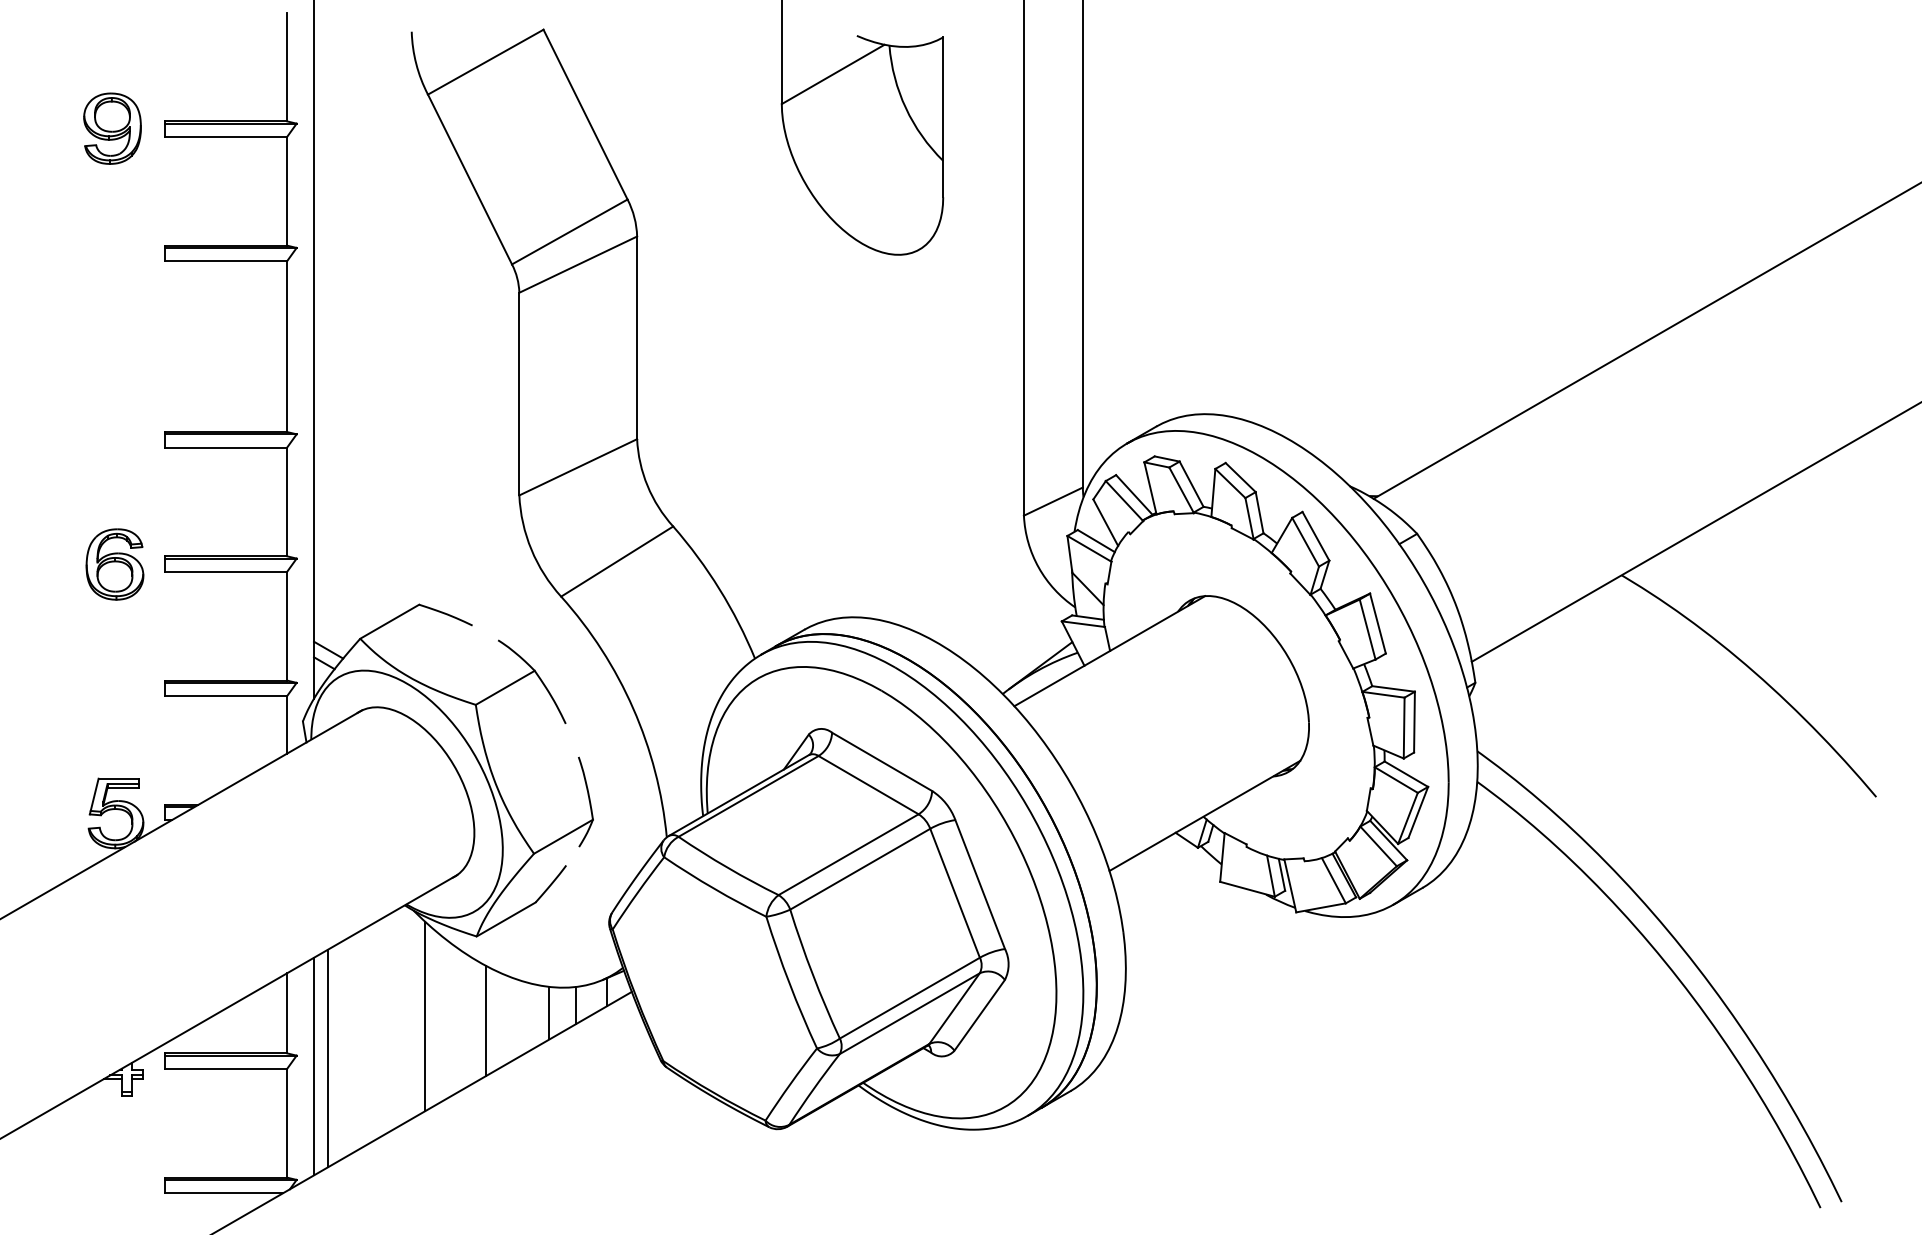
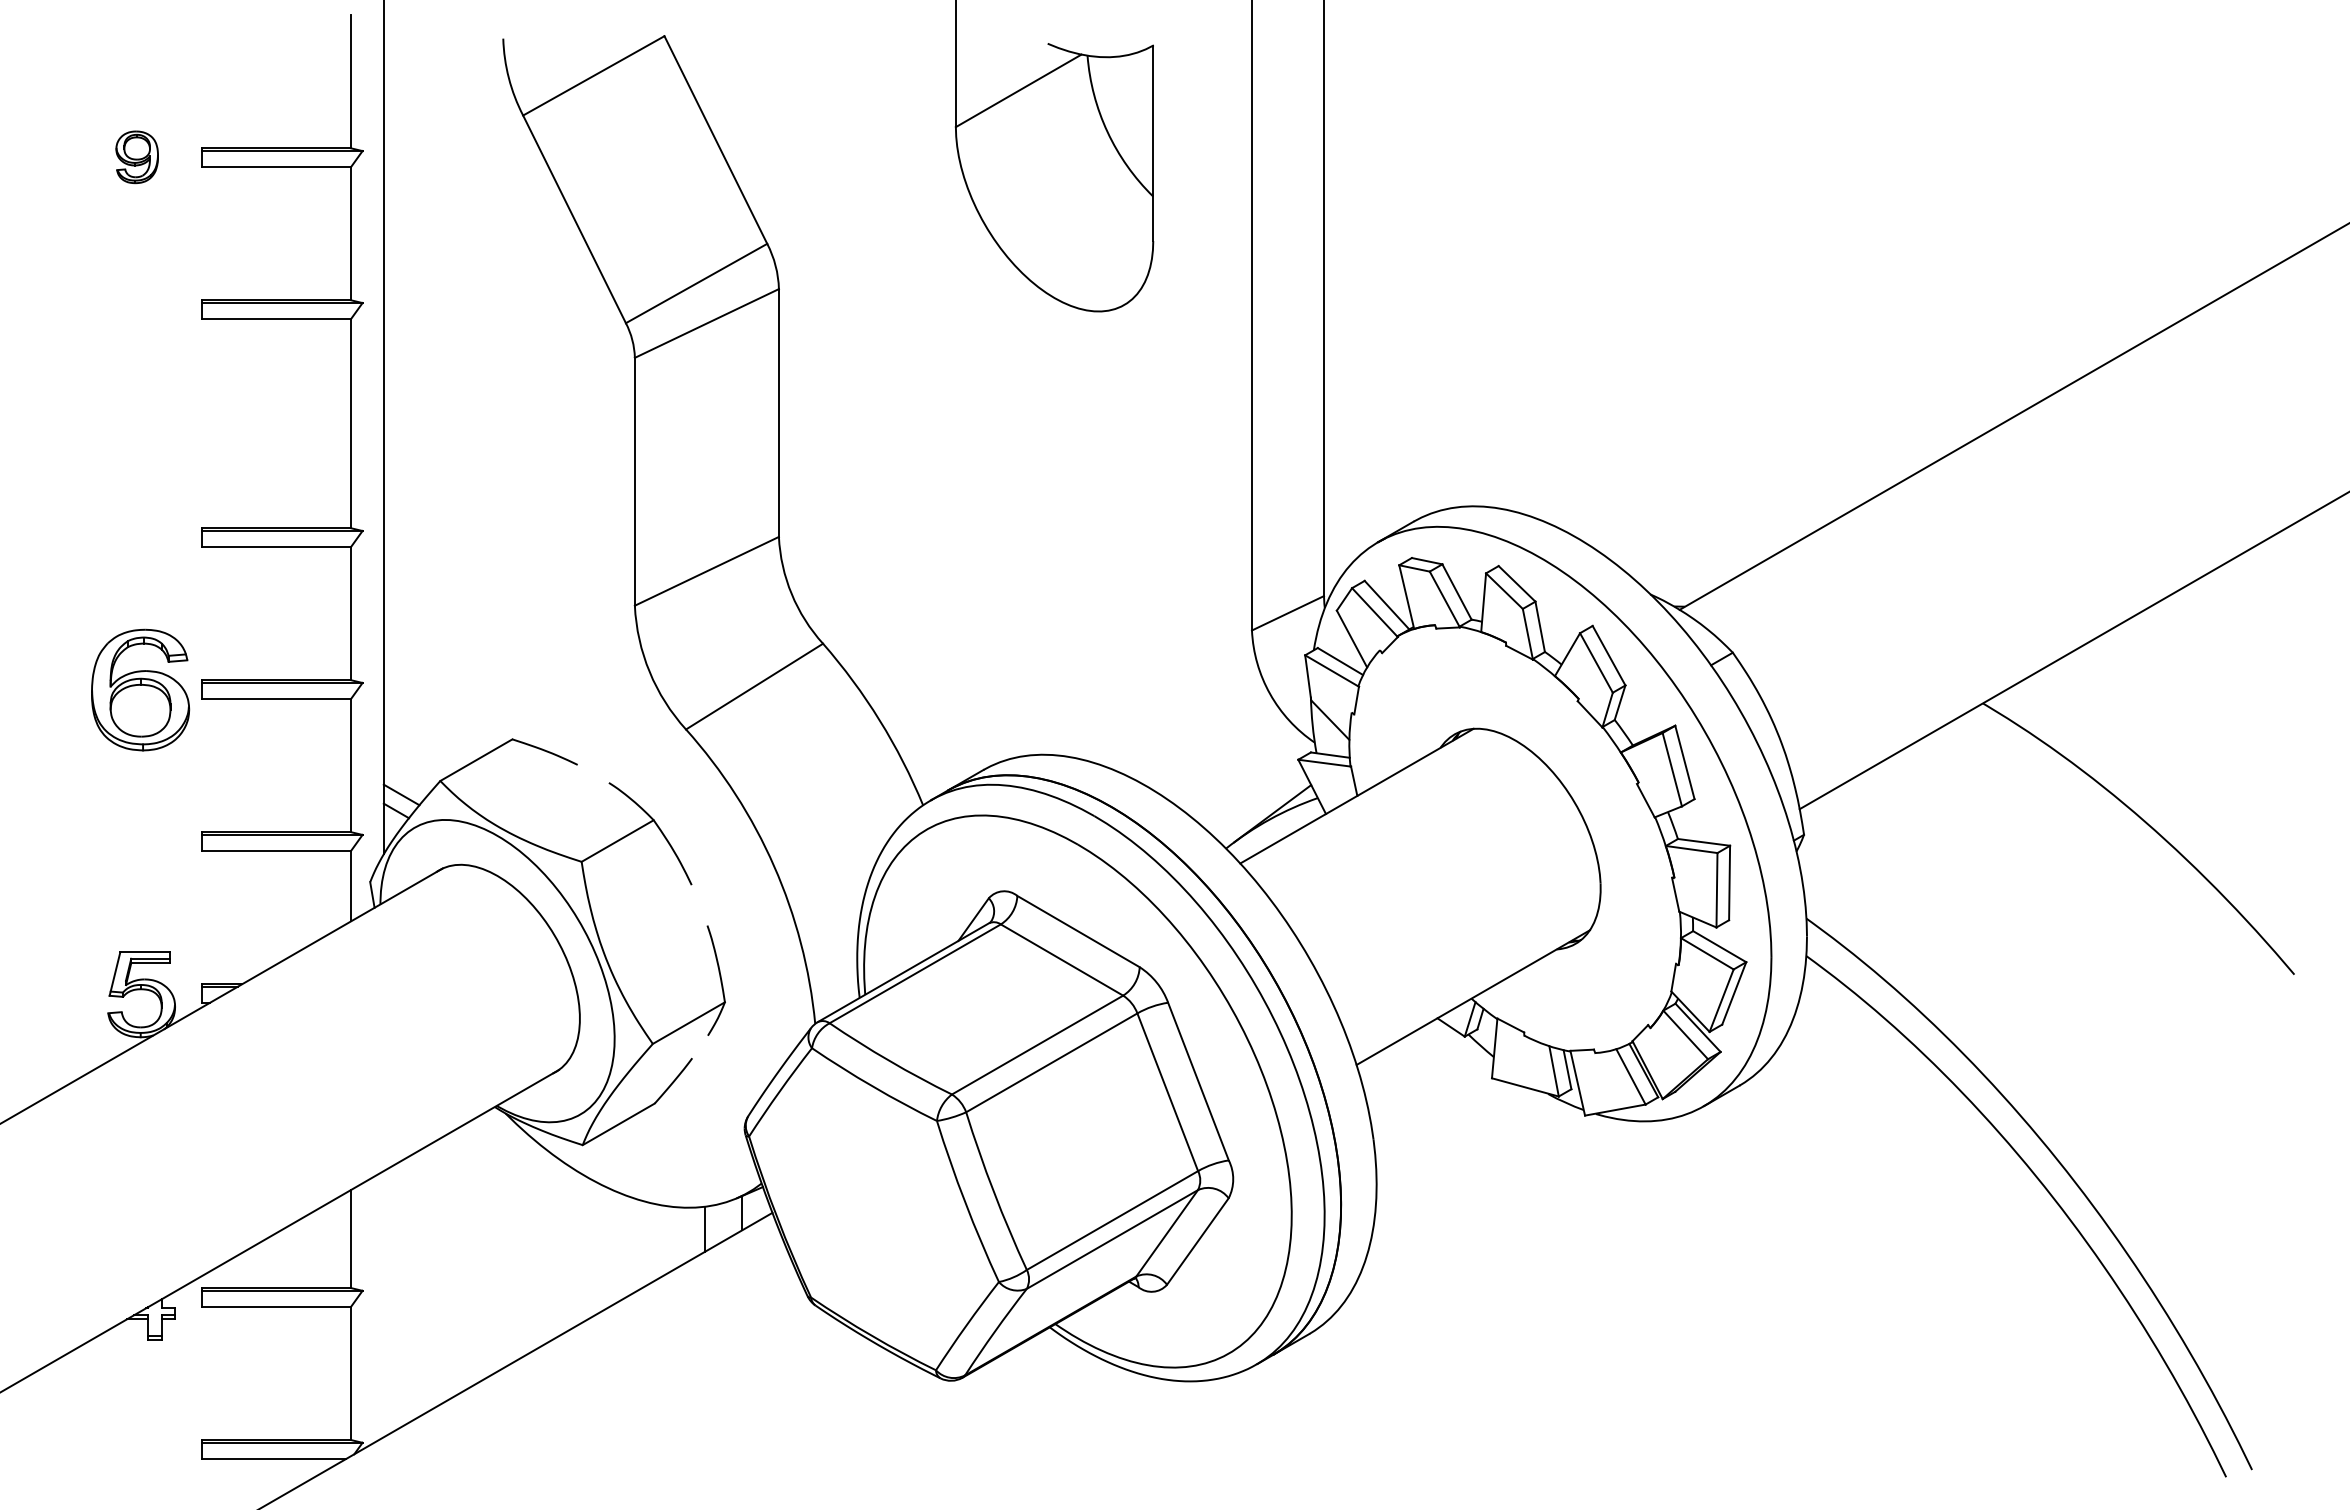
part: (111, 128) -> (136, 157), size x0.6
part: (114, 564) -> (139, 690), size x1.4
line: (549, 1012) -> (671, 1238), removed
line: (424, 1016) -> (519, 1242), removed
line: (485, 1021) -> (593, 1248), removed
line: (328, 1058) -> (401, 1294), removed
line: (313, 1066) -> (383, 1304), removed

